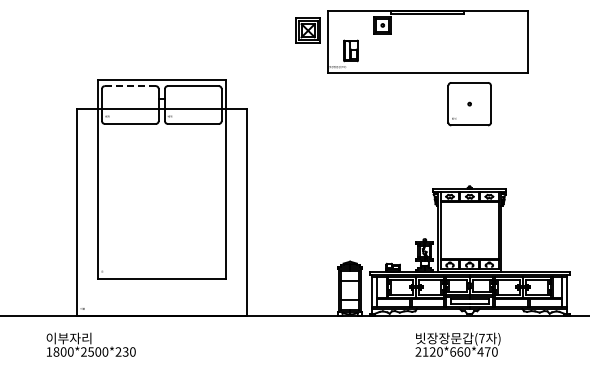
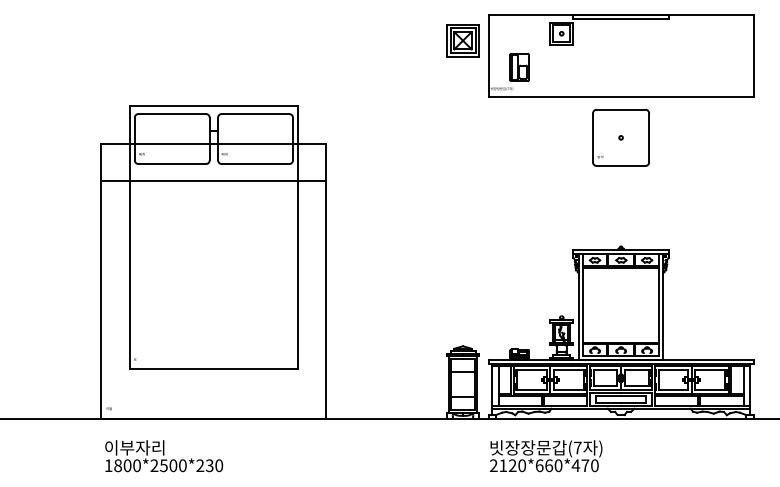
part: (411, 41) -> (599, 55), moved
line: (130, 86) -> (172, 114), dashed -> solid
line: (161, 136) -> (213, 180), added
text: (90, 344) -> (163, 455), moved
text: (457, 344) -> (545, 455), moved

